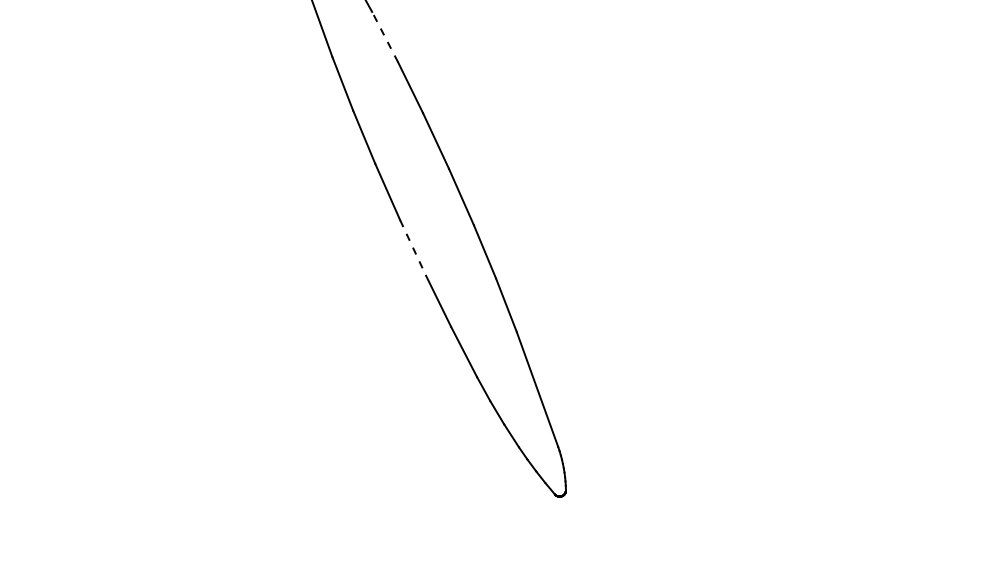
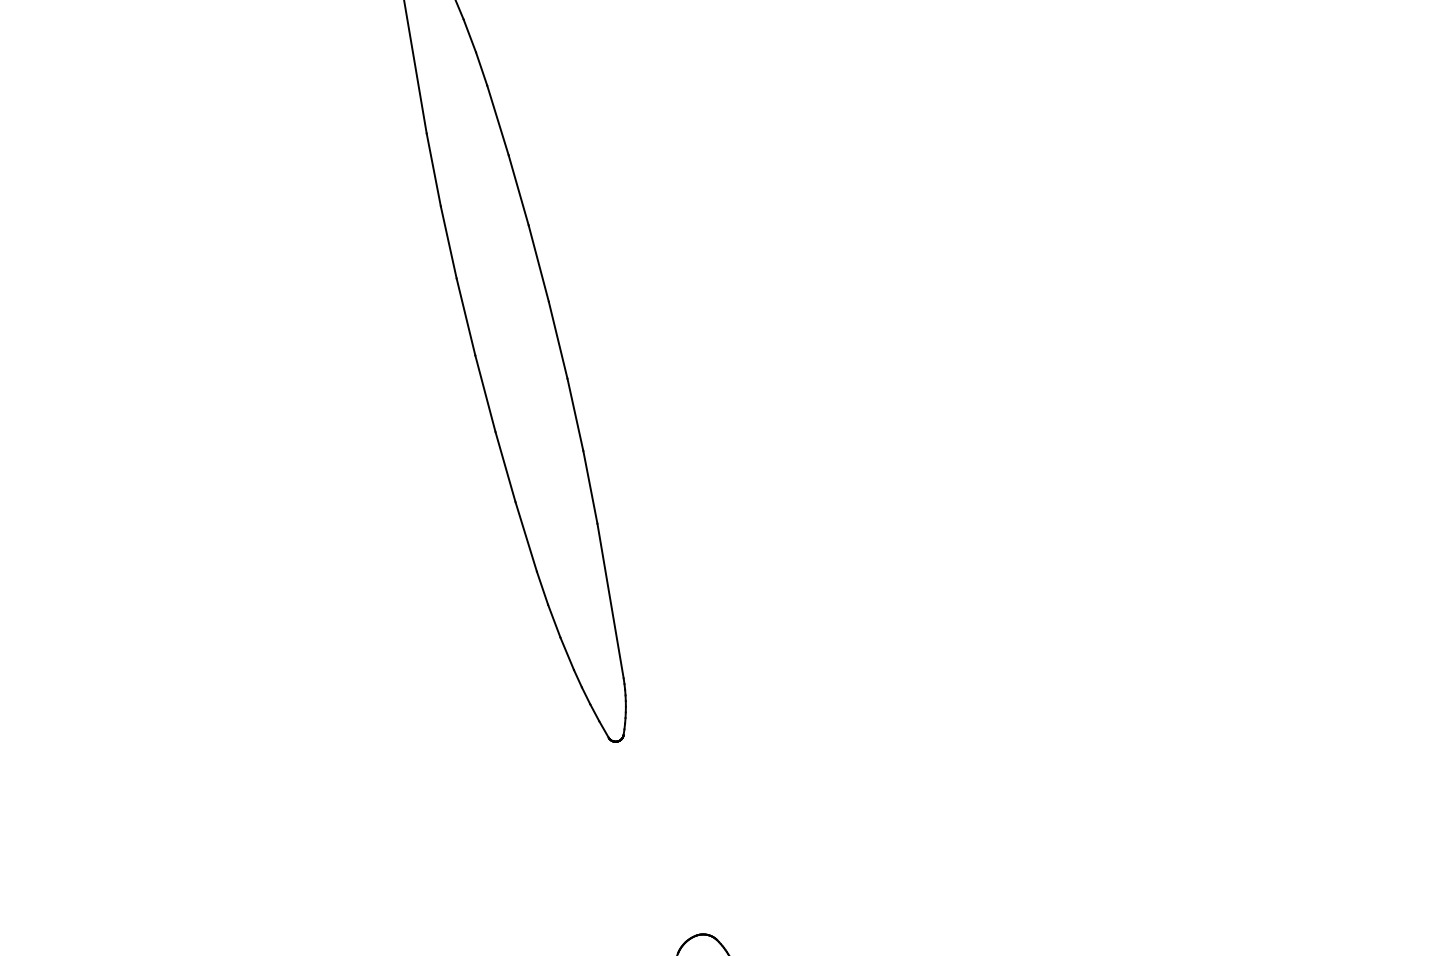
line: (384, 36) -> (497, 119), dashed -> solid
line: (413, 247) -> (485, 393), dashed -> solid

